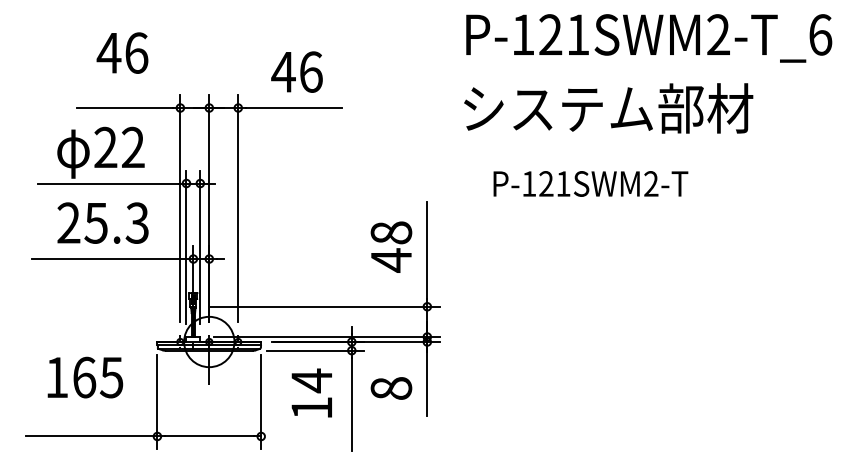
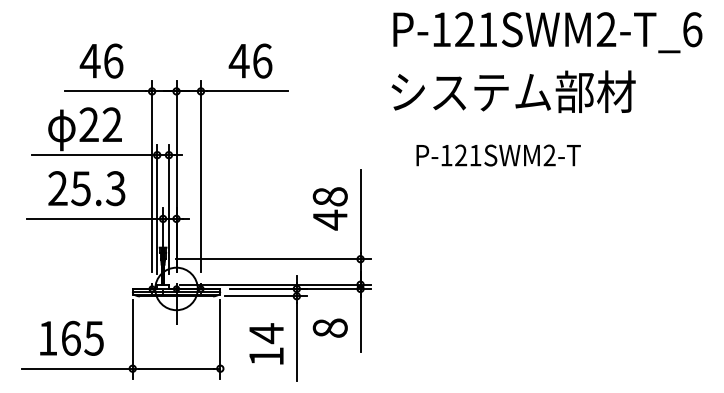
text: (122, 52) -> (101, 60), moved
text: (85, 377) -> (72, 338), moved
text: (311, 392) -> (266, 343), moved

